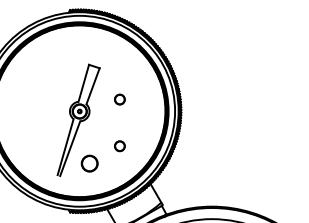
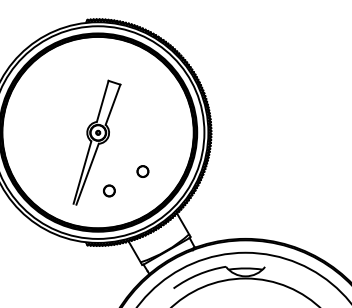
circle: (119, 99) -> (142, 119), removed
circle: (89, 163) -> (109, 190), size x0.62

